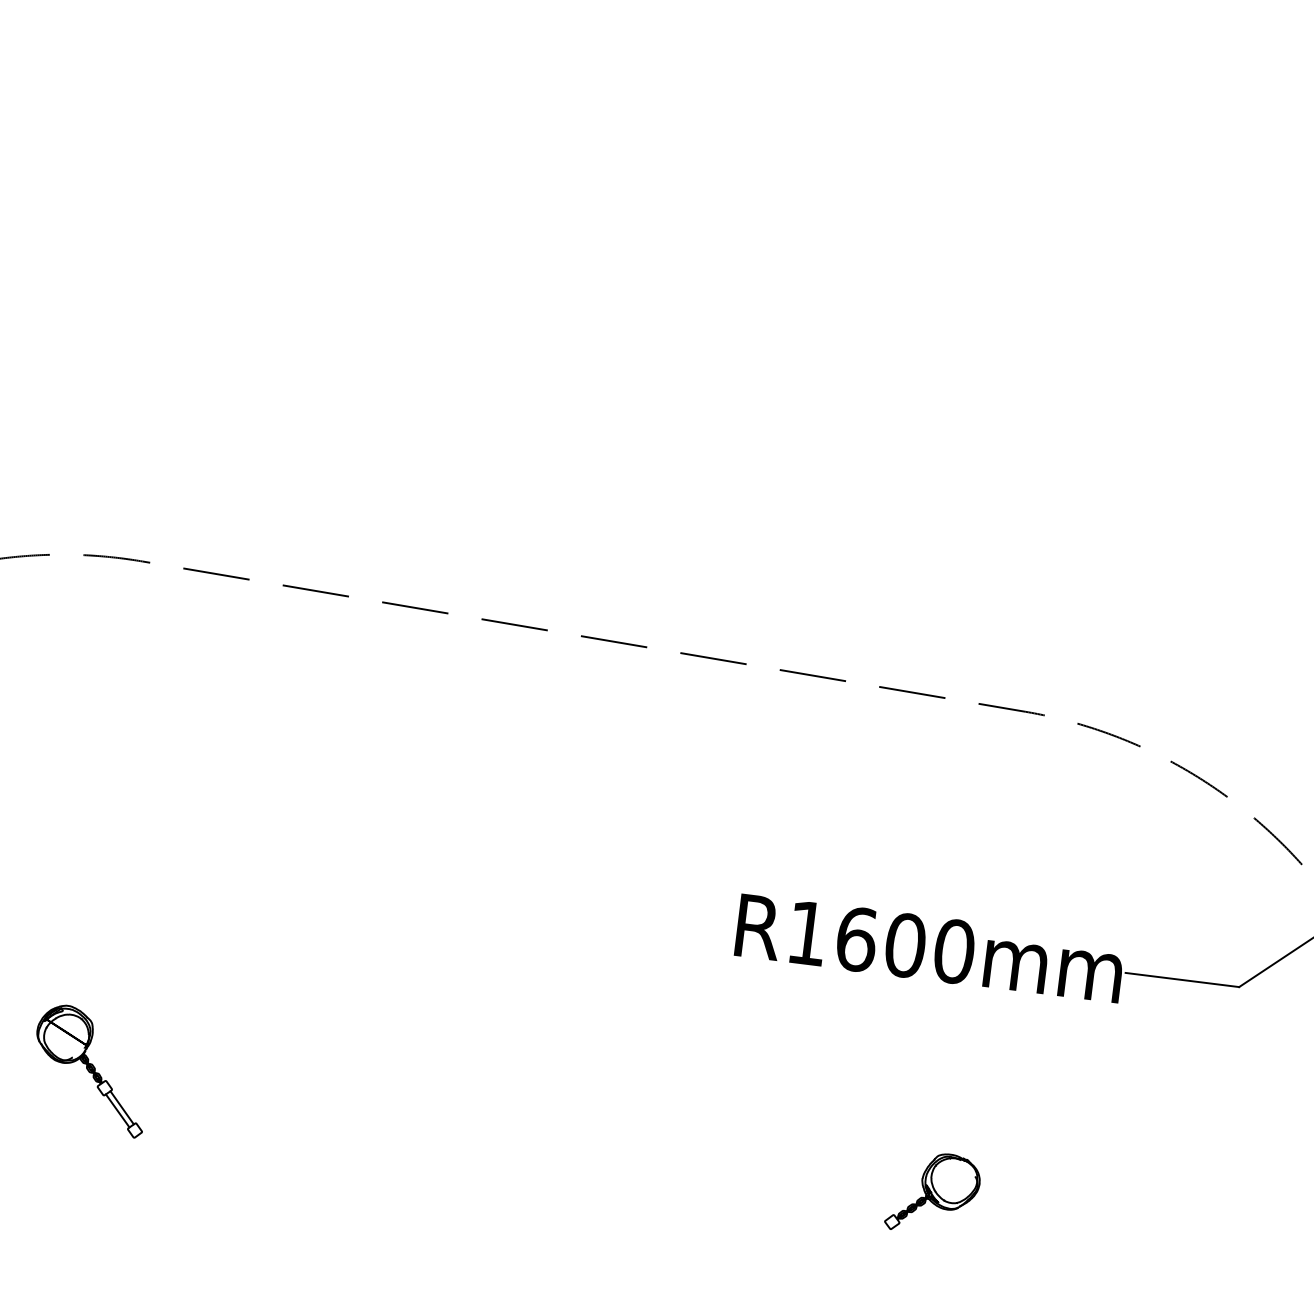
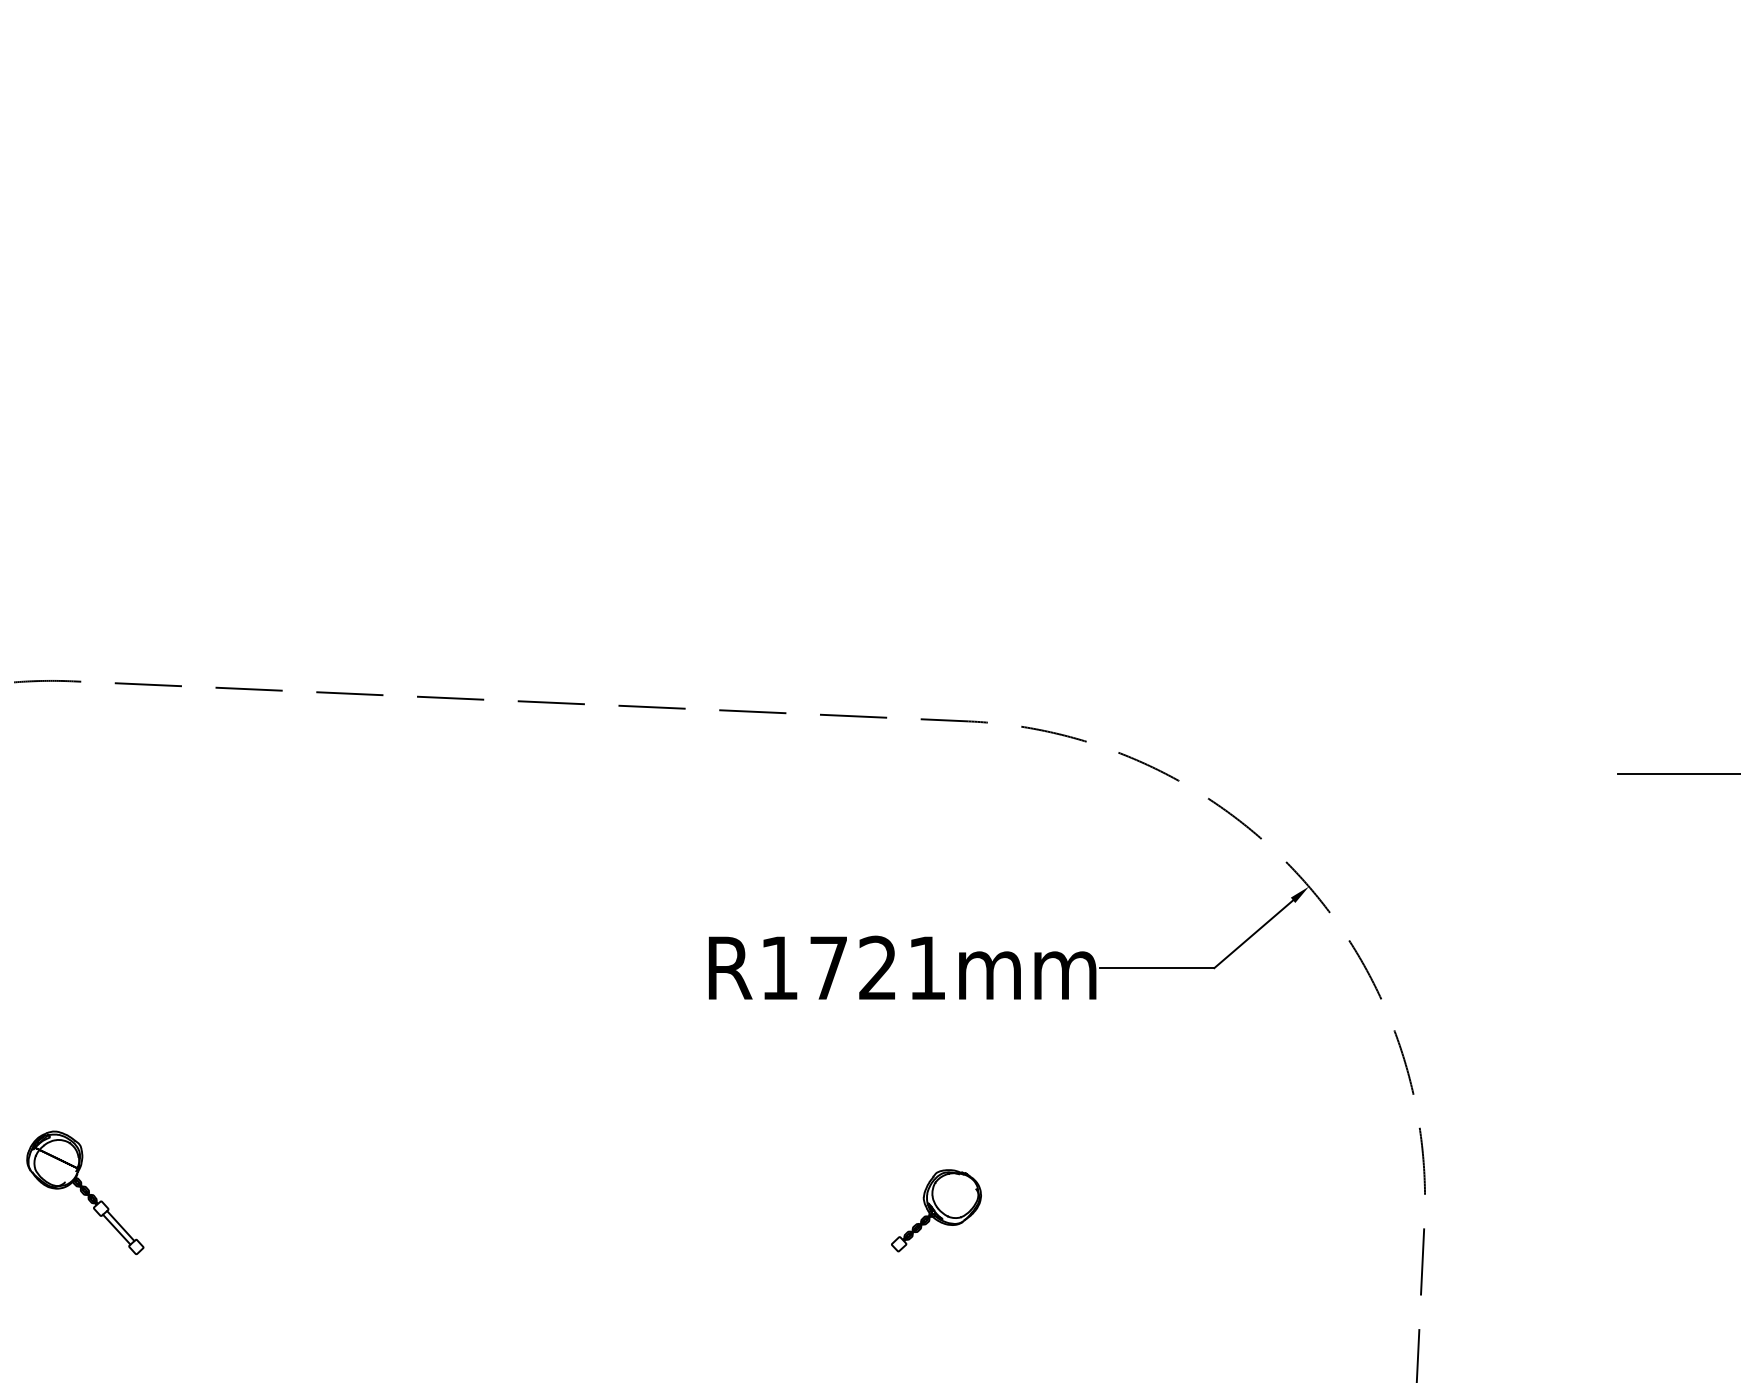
text: (905, 944) -> (877, 967), R1600mm -> R1721mm

